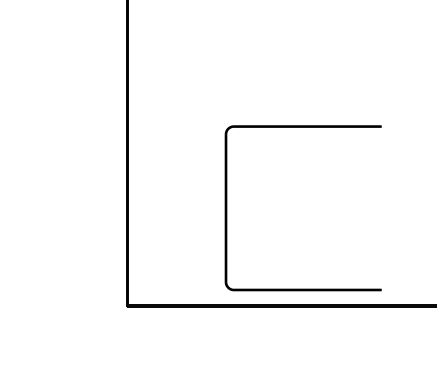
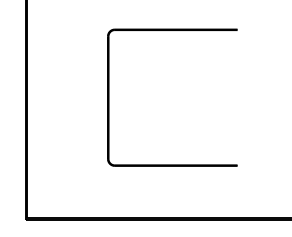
part: (227, 208) -> (109, 97), moved

